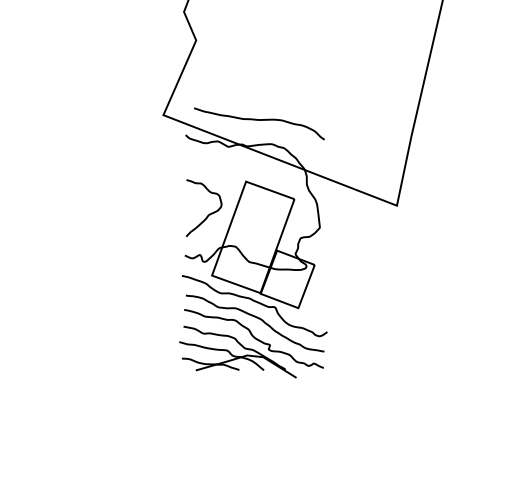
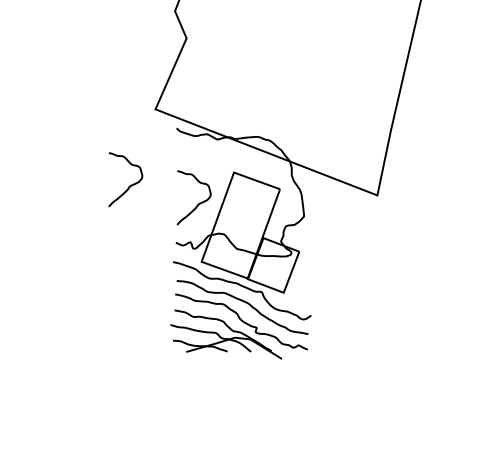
curve: (259, 120) -> (246, 114), removed
curve: (137, 194) -> (130, 184), added

